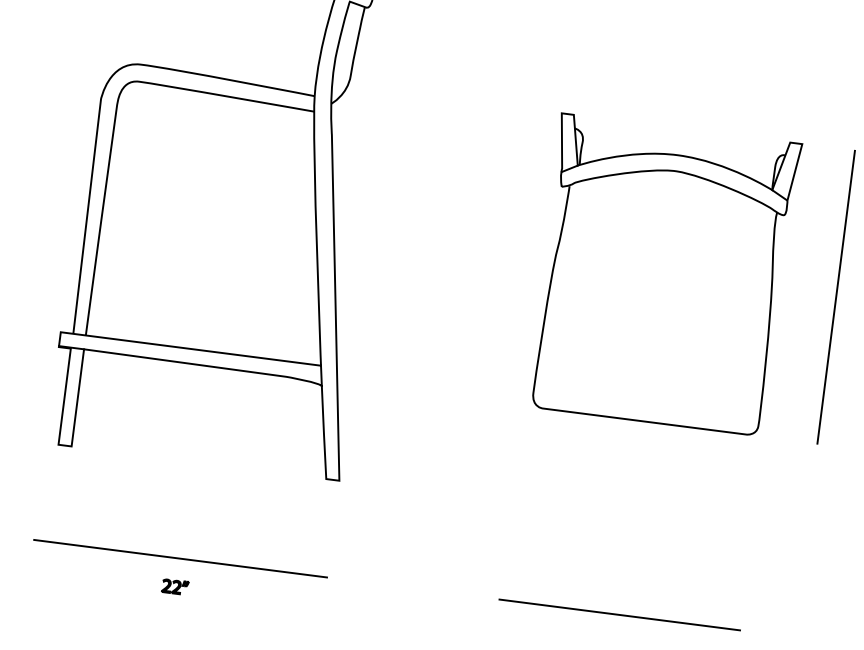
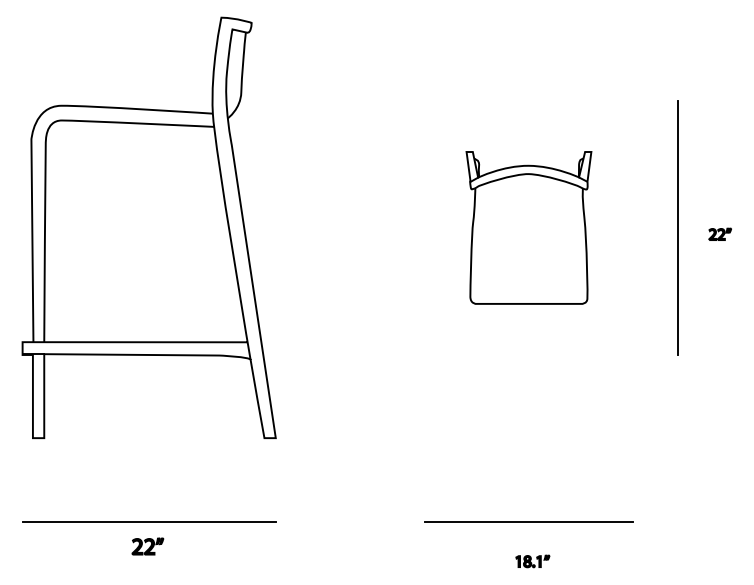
part: (662, 274) -> (528, 227), size x0.6
part: (175, 585) -> (147, 545), size x1.4

